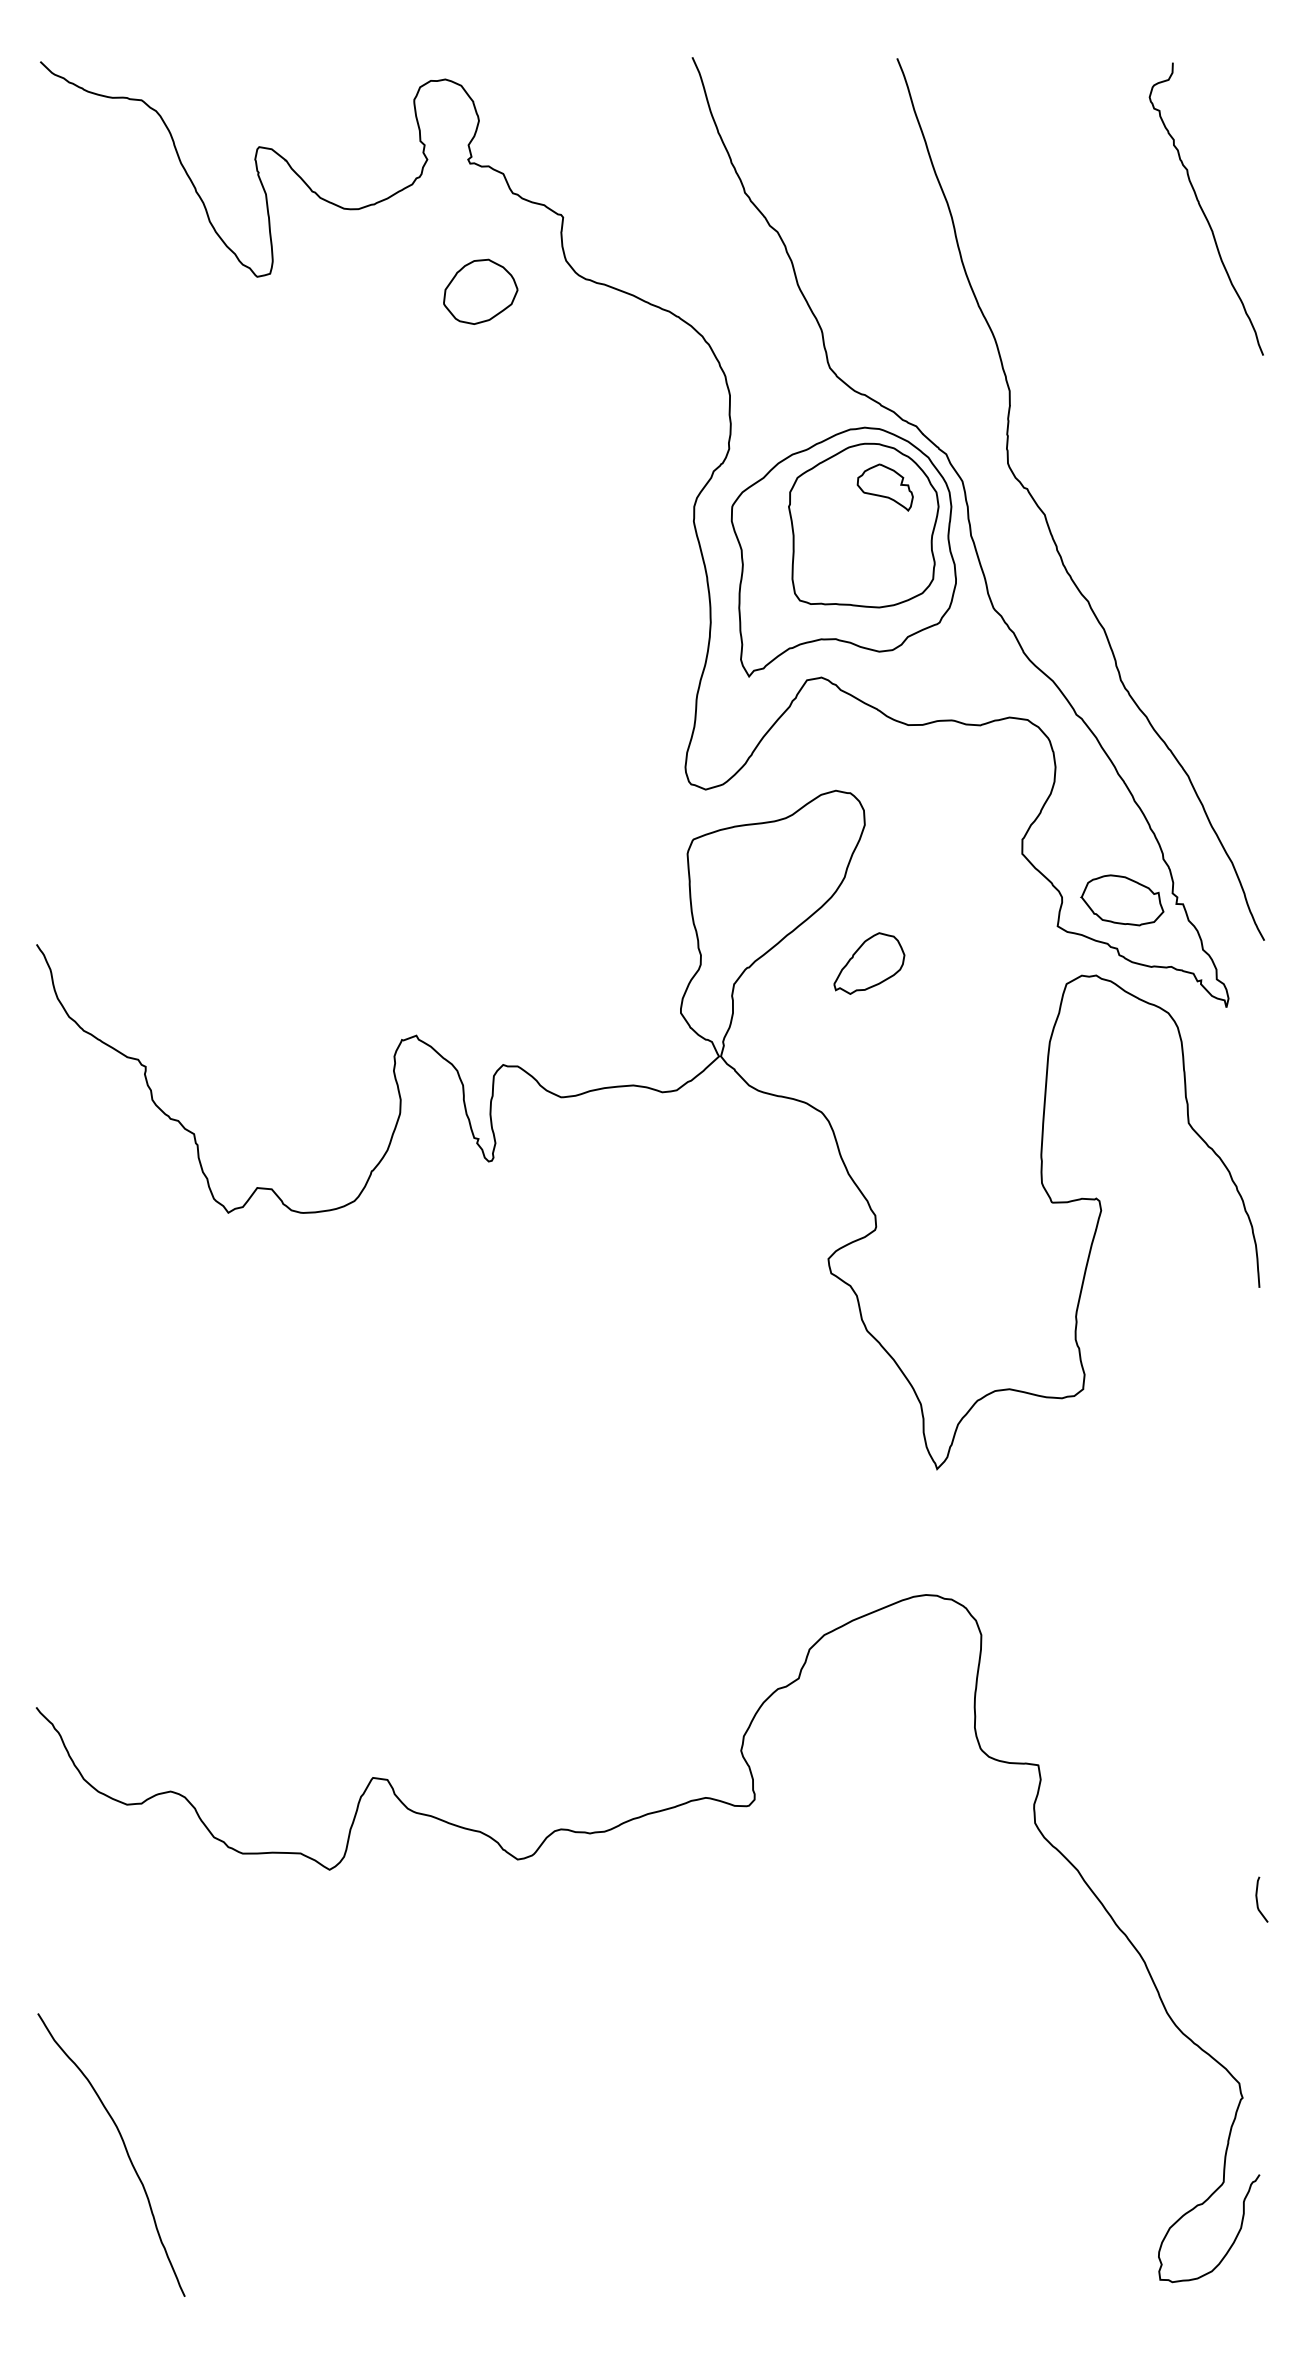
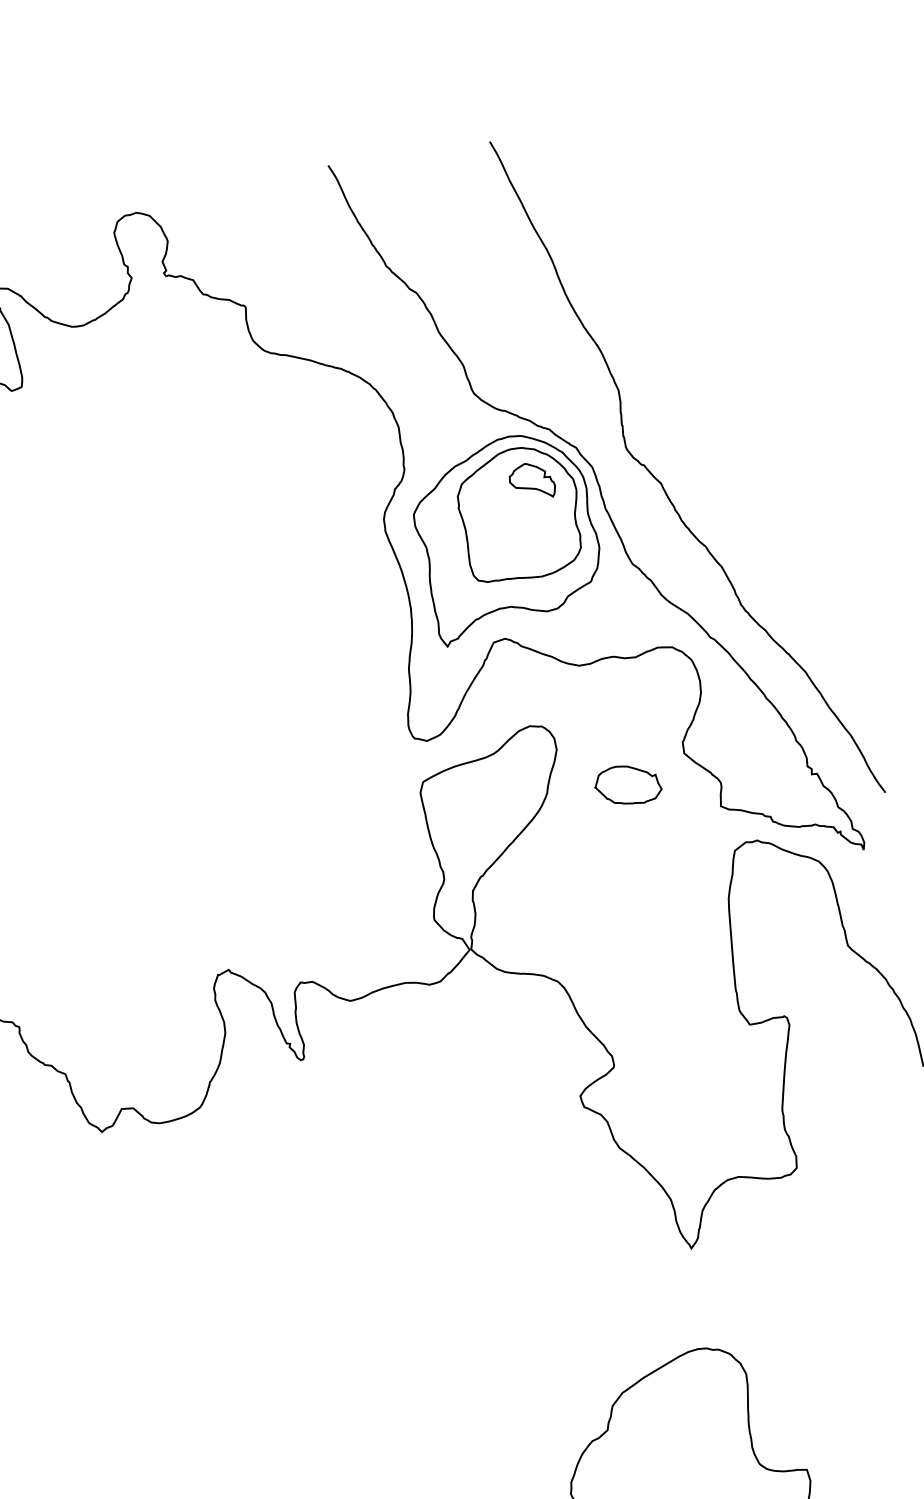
curve: (1203, 210) -> (749, 224), removed
part: (480, 291) -> (189, 375), removed
part: (1122, 900) -> (628, 785), moved
part: (869, 963) -> (577, 858), removed

